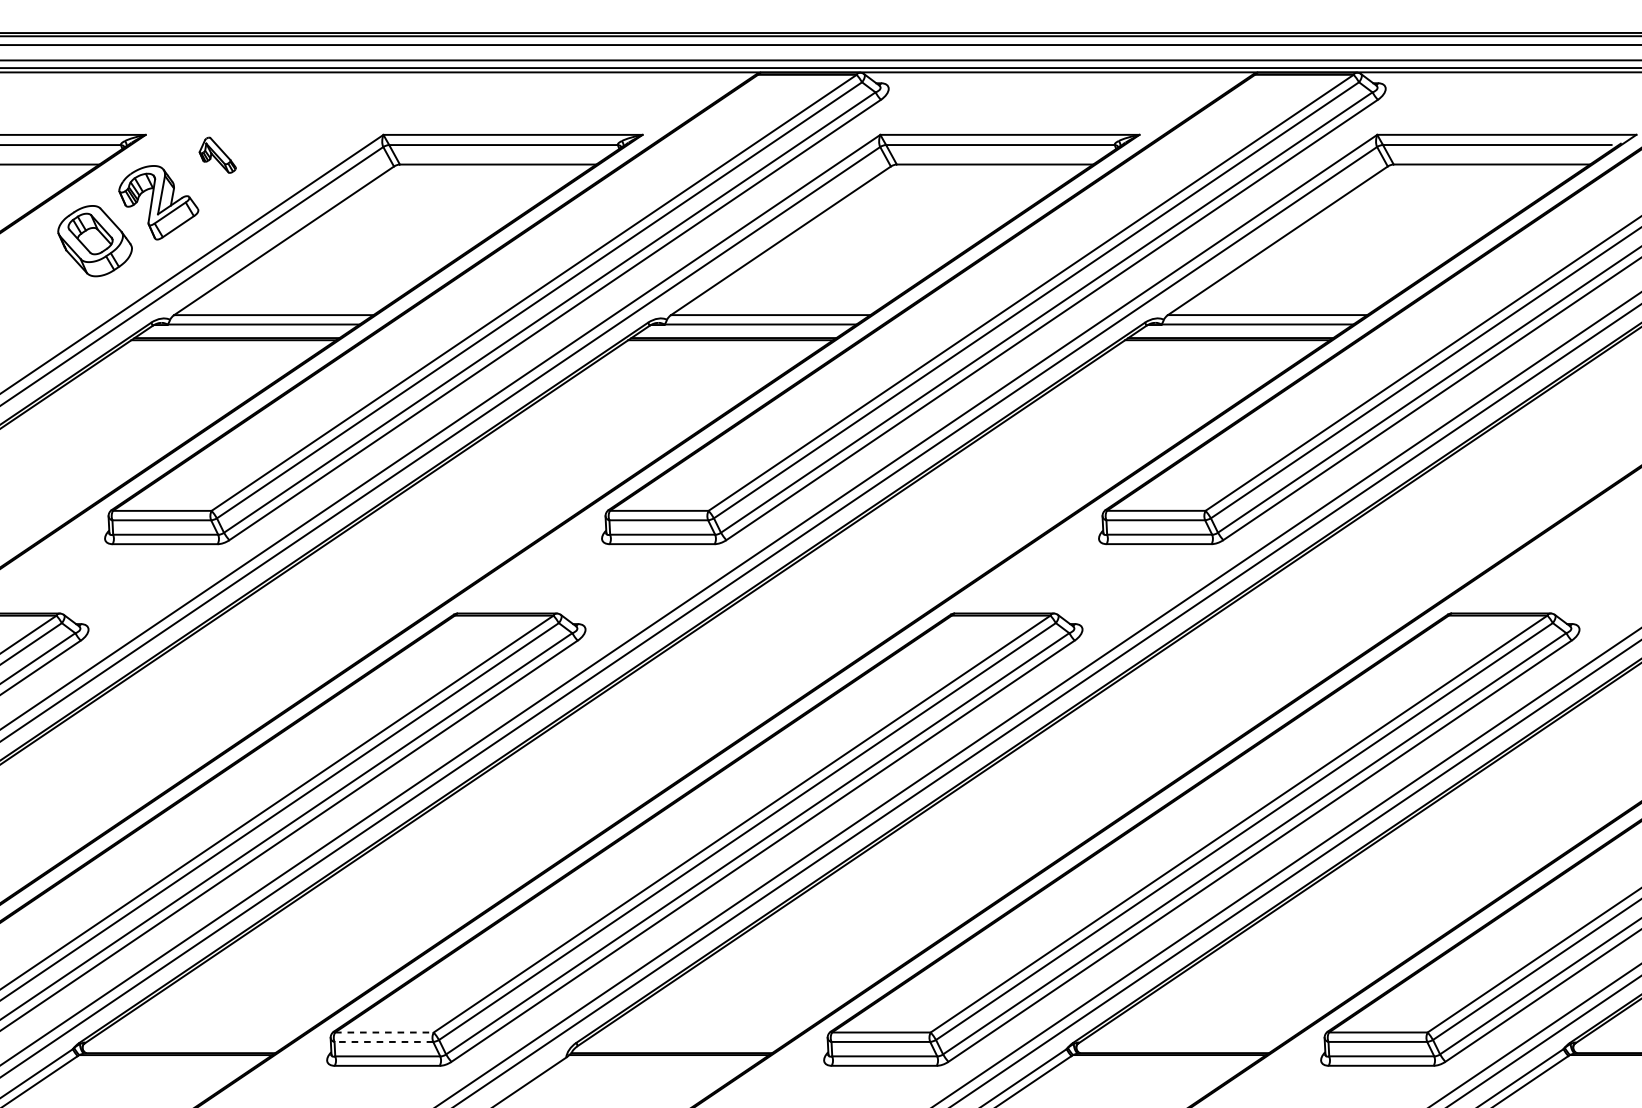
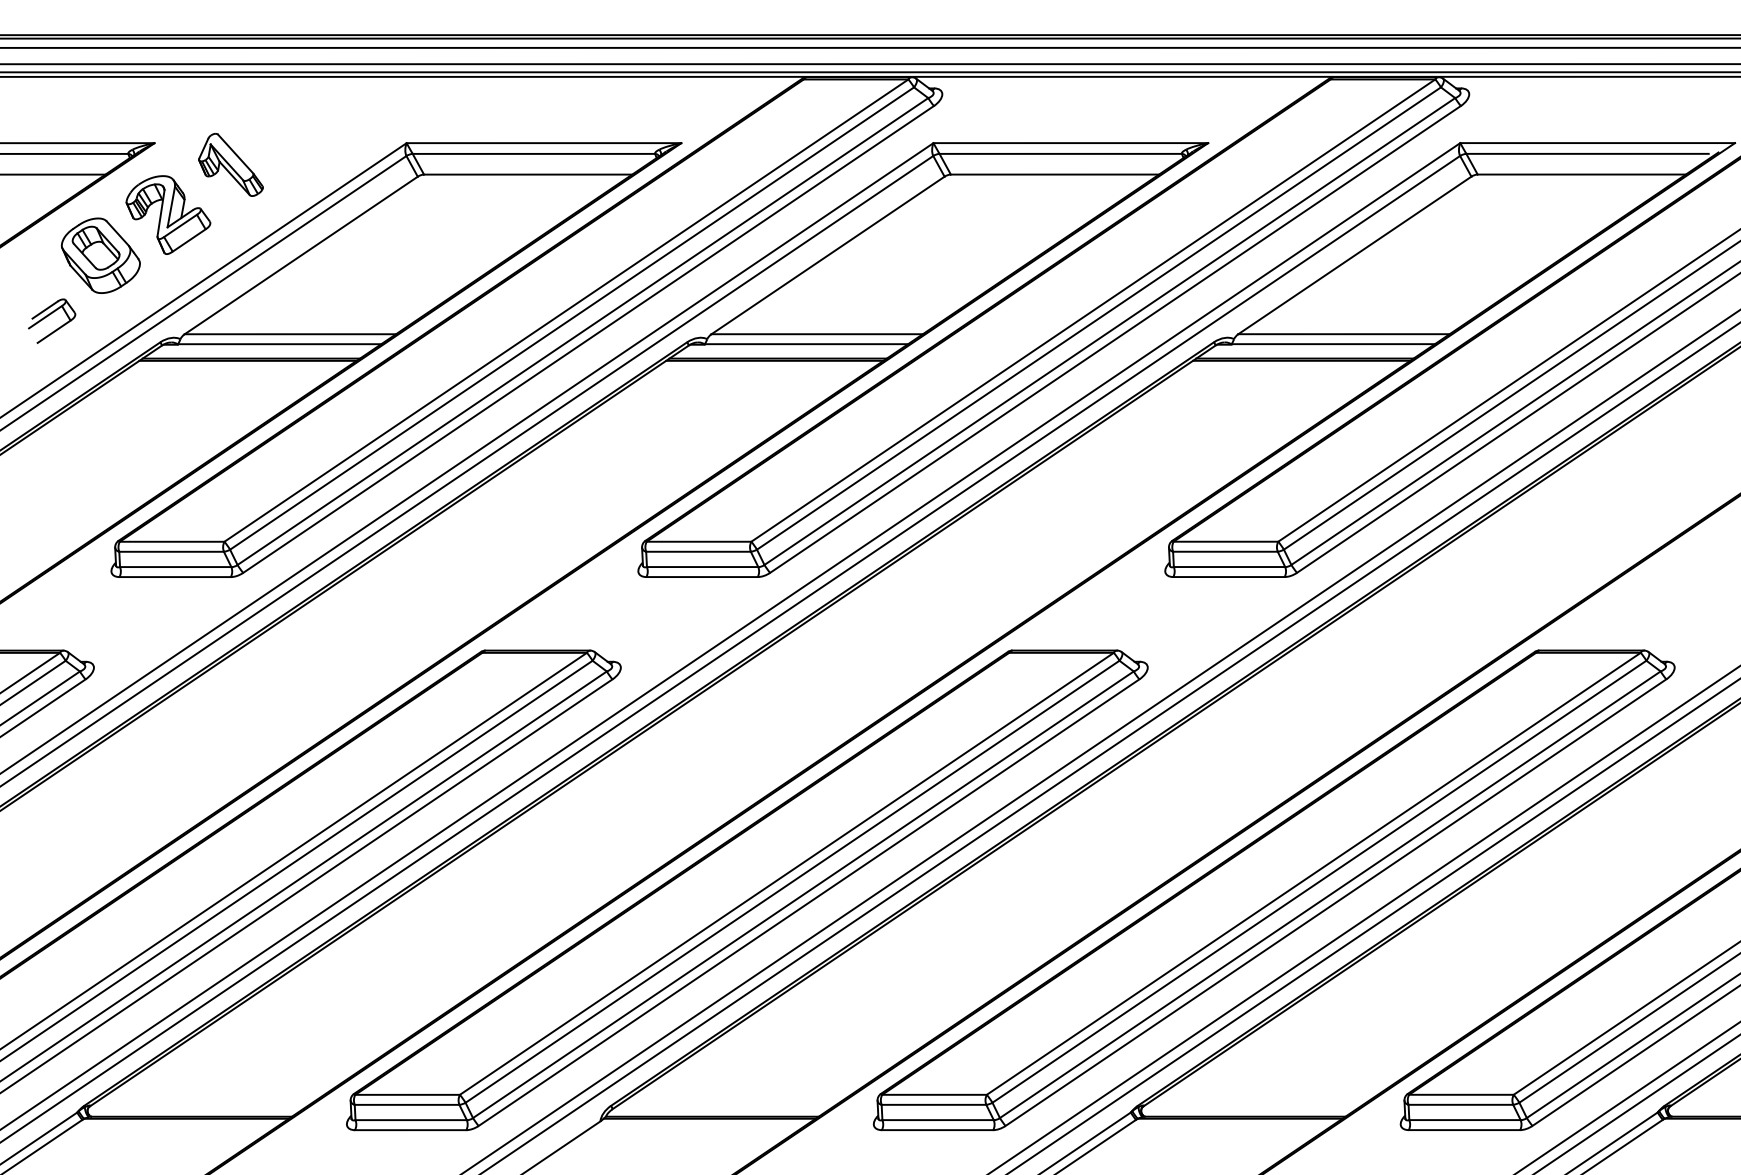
part: (217, 155) -> (230, 164), size x1.67
part: (49, 302) -> (52, 320), added
line: (385, 1032) -> (408, 1094), dashed -> solid
line: (383, 1041) -> (406, 1104), dashed -> solid

